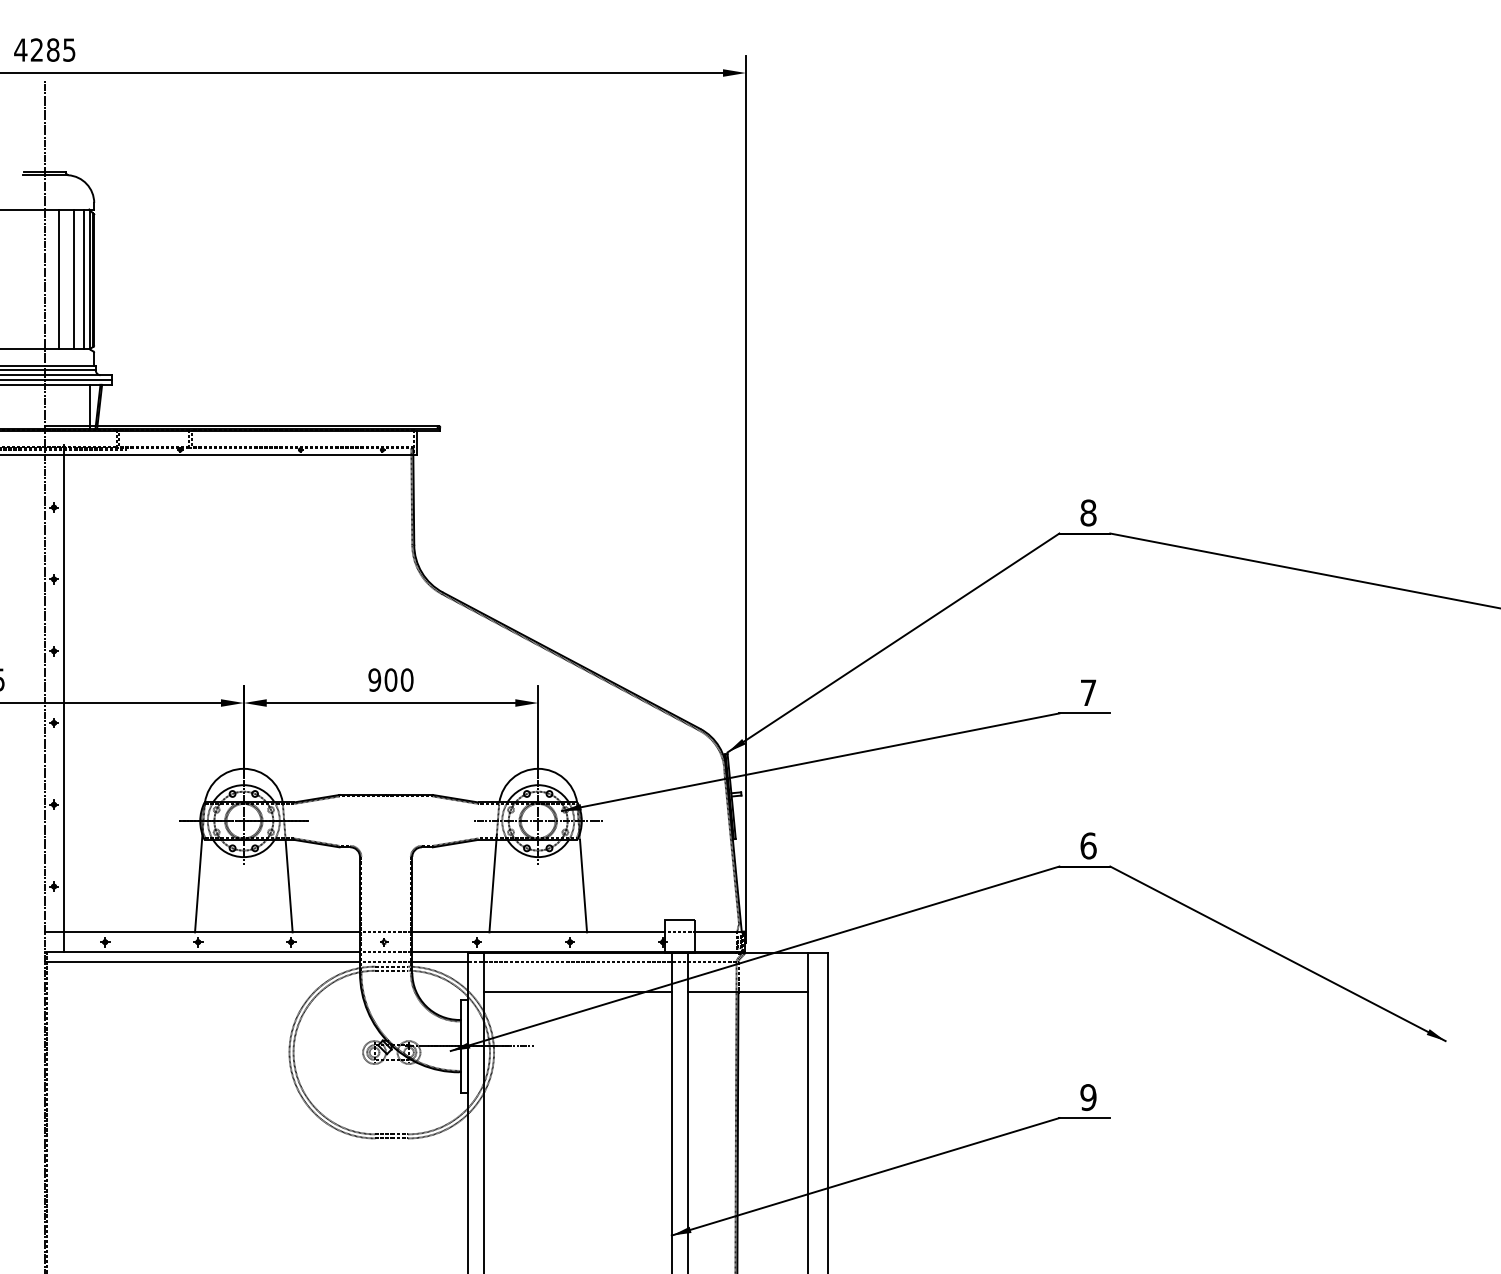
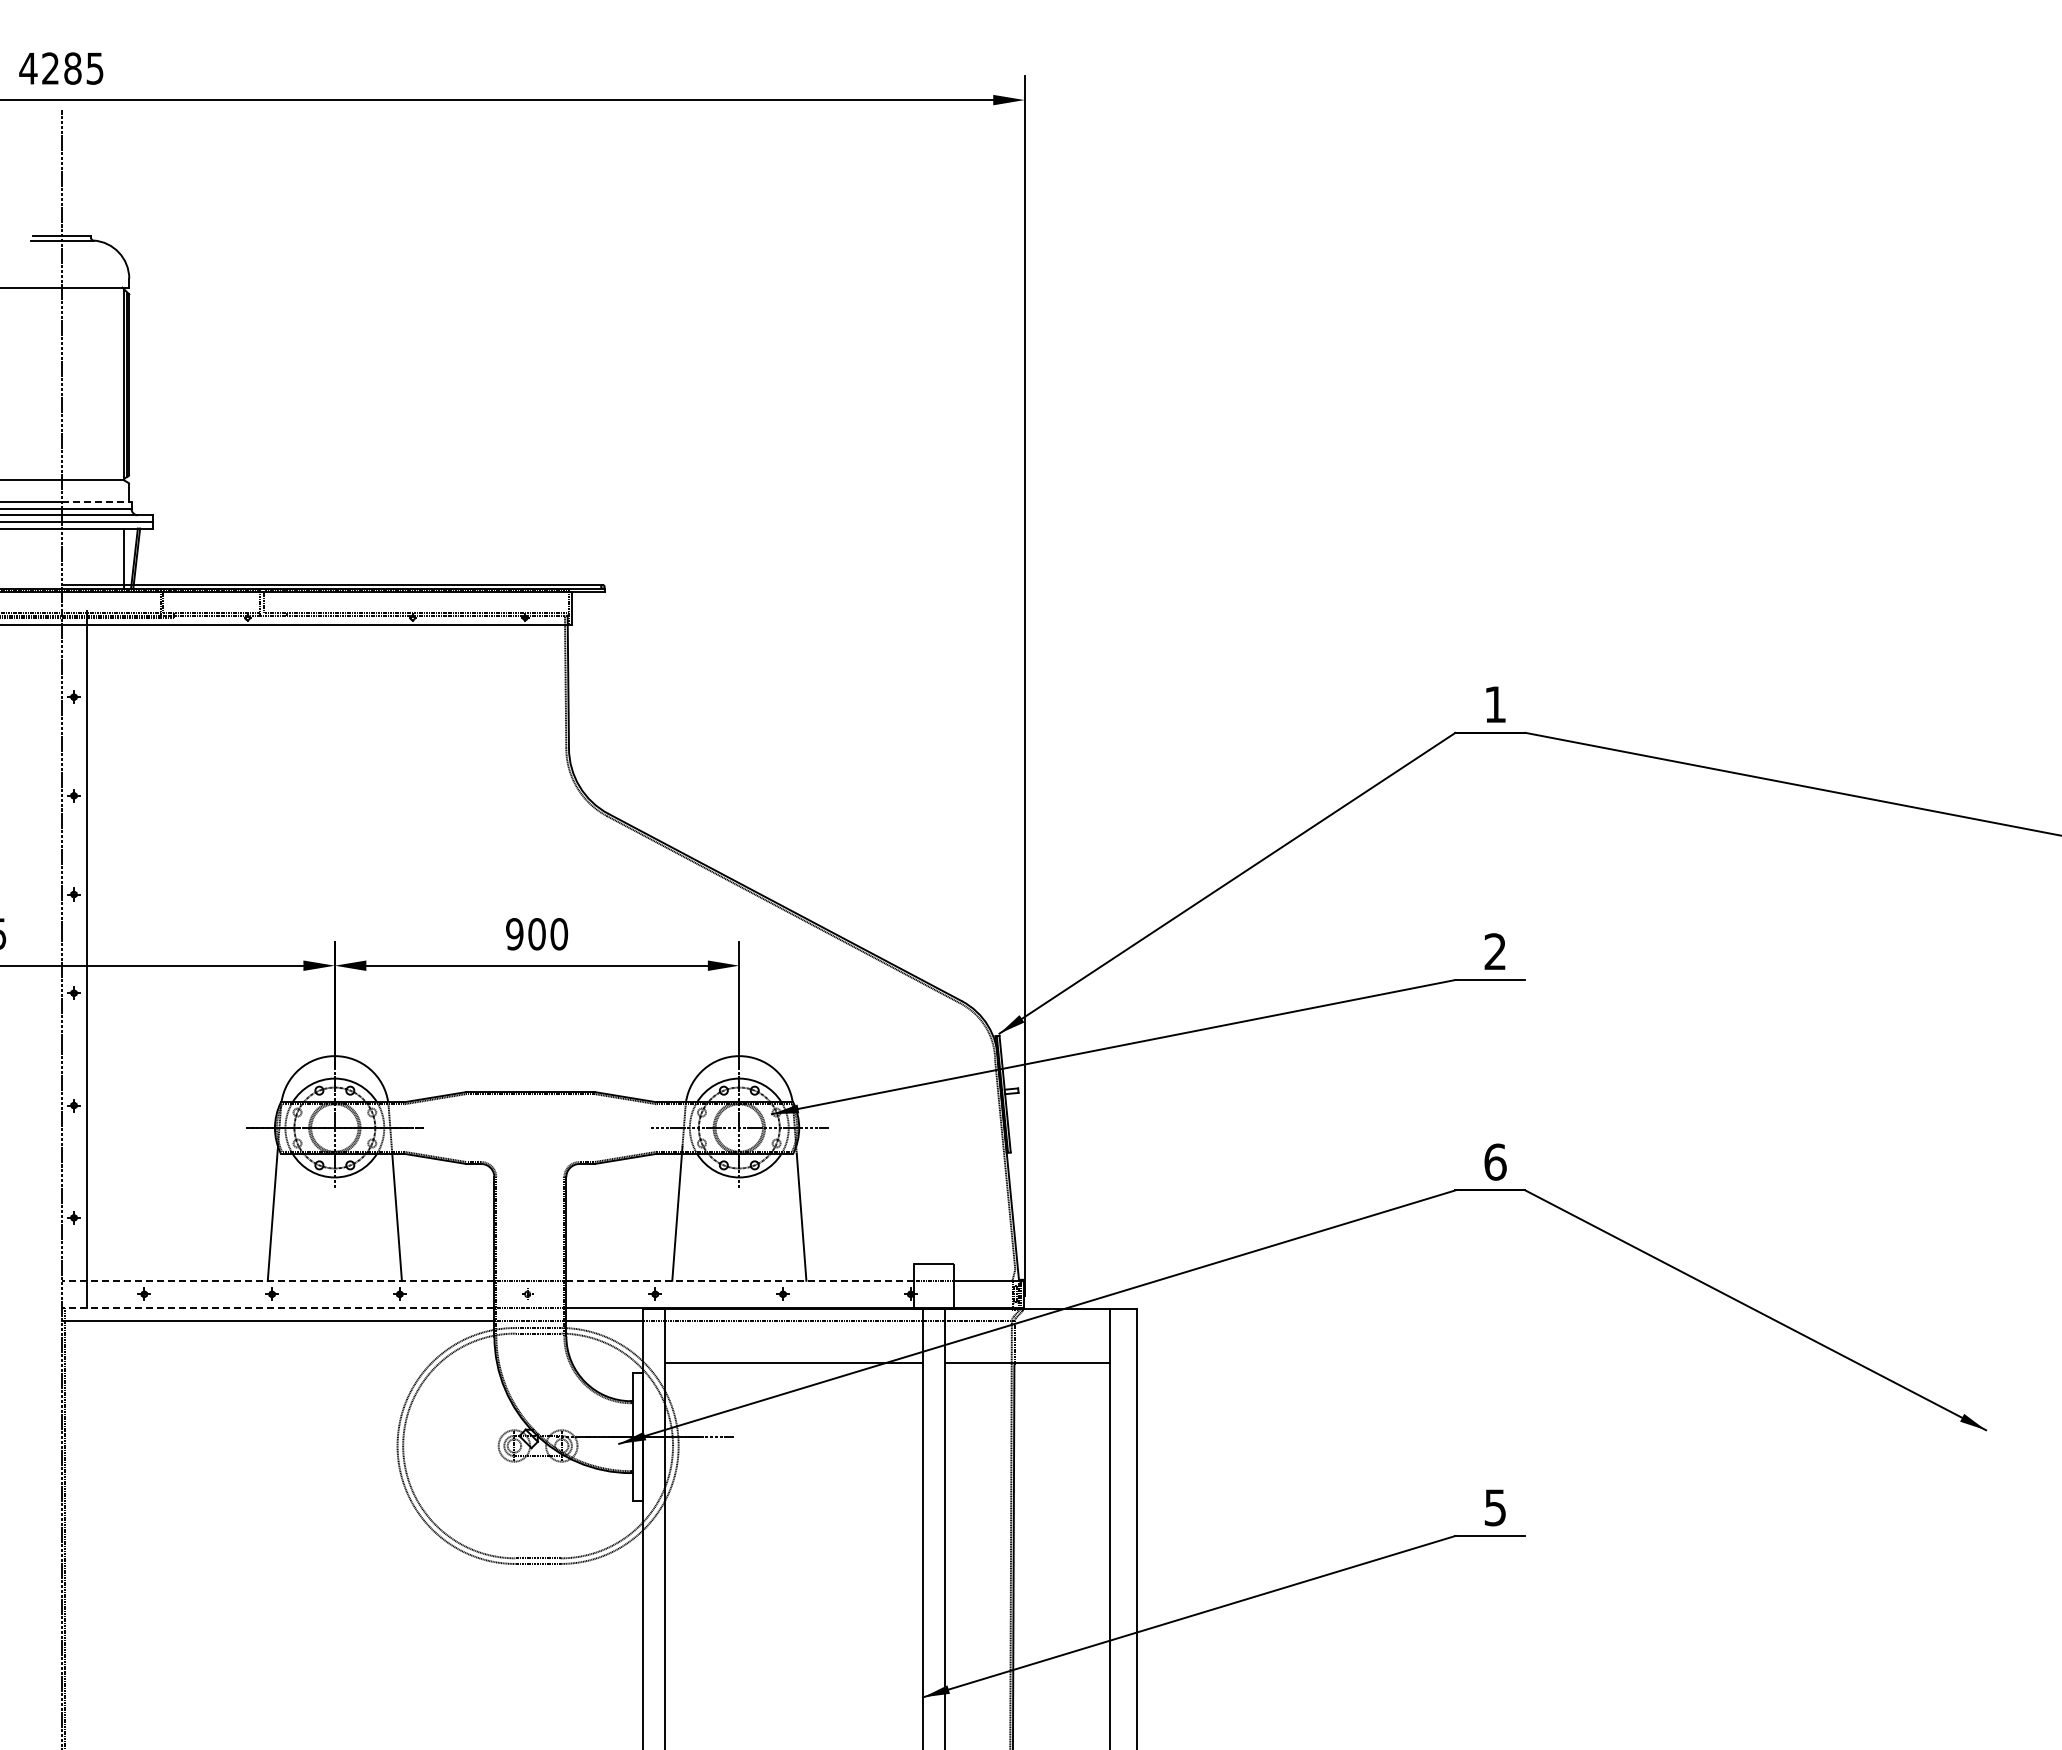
line: (59, 279) -> (81, 383), removed
line: (74, 279) -> (101, 383), removed
line: (84, 279) -> (115, 383), removed
line: (70, 365) -> (96, 502), solid -> dashed
text: (1088, 512) -> (1495, 704), 8 -> 1
text: (1087, 692) -> (1494, 951), 7 -> 2
line: (202, 932) -> (277, 1280), solid -> dashed
line: (539, 932) -> (740, 1280), solid -> dashed
line: (202, 951) -> (277, 1307), solid -> dashed
text: (1088, 1097) -> (1495, 1507), 9 -> 5

